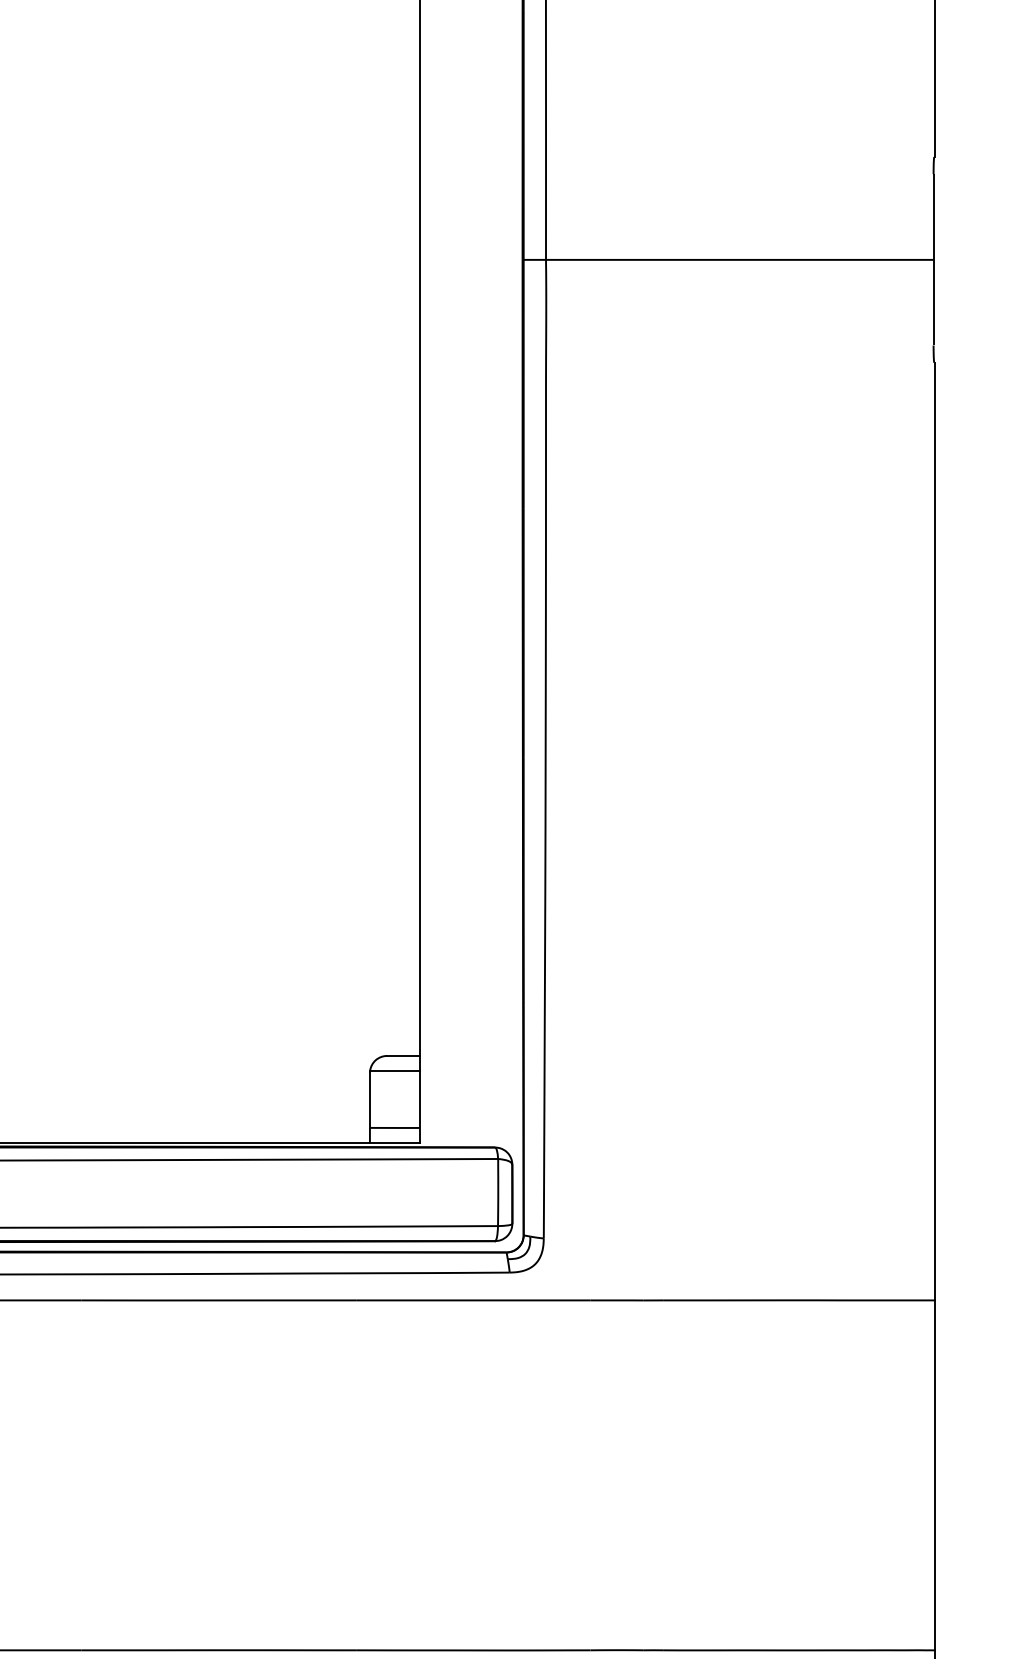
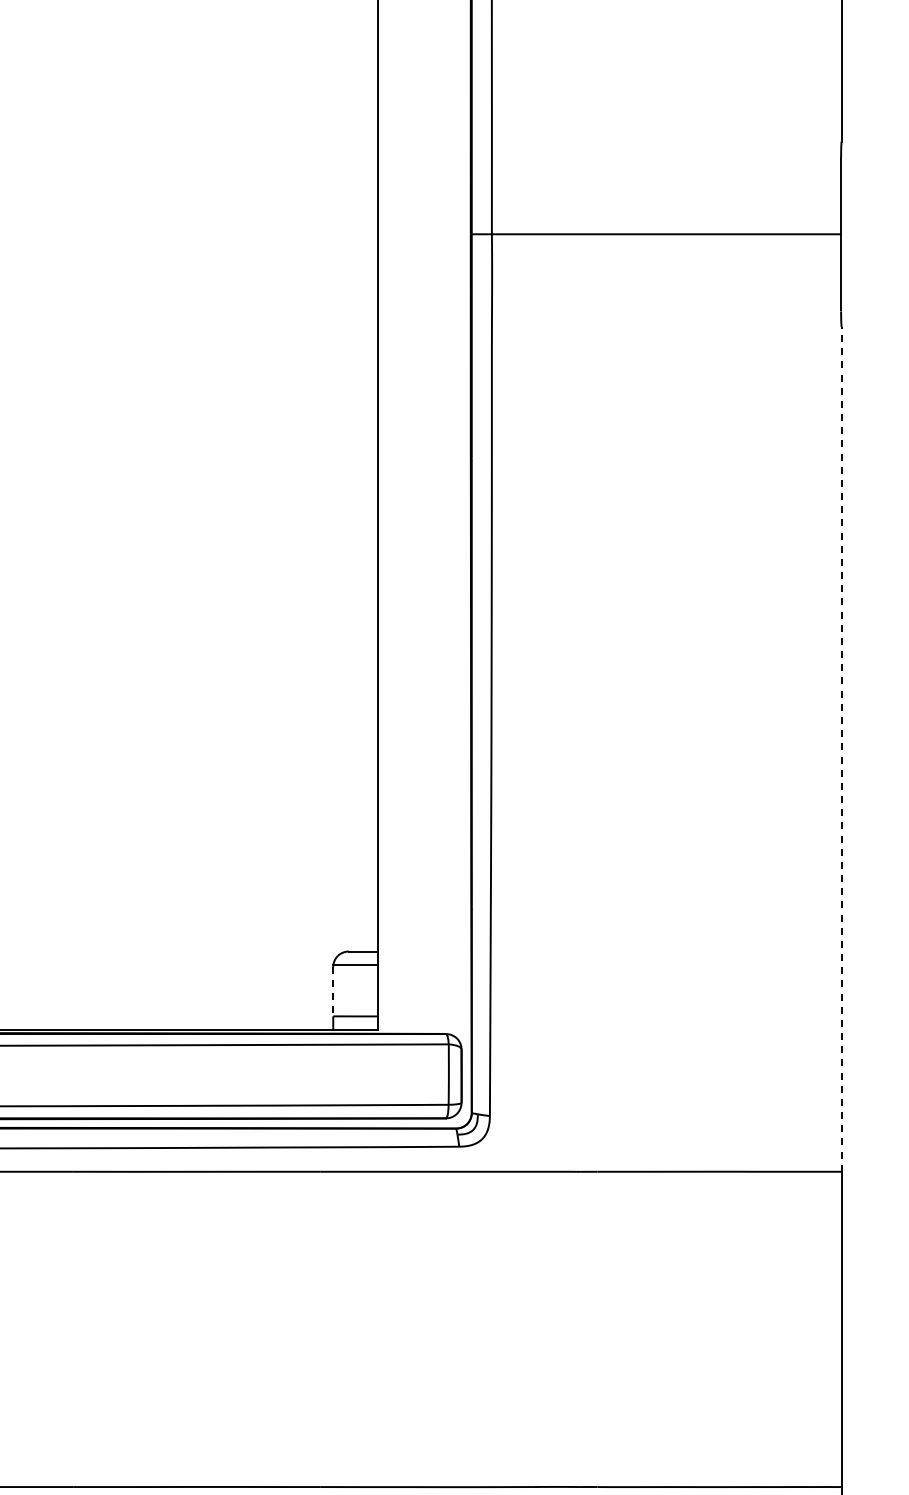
line: (935, 830) -> (842, 748), solid -> dashed
line: (370, 1100) -> (333, 991), solid -> dashed

